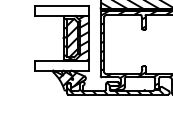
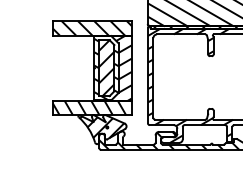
hatch: (62, 10) -> (92, 28), added
hatch: (62, 65) -> (92, 107), added

